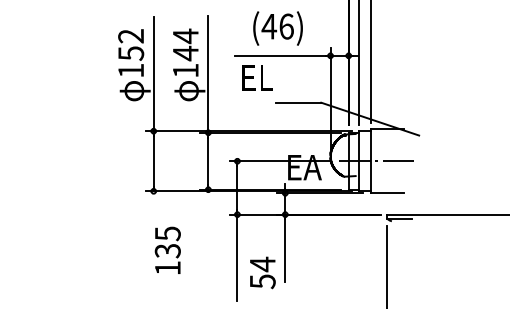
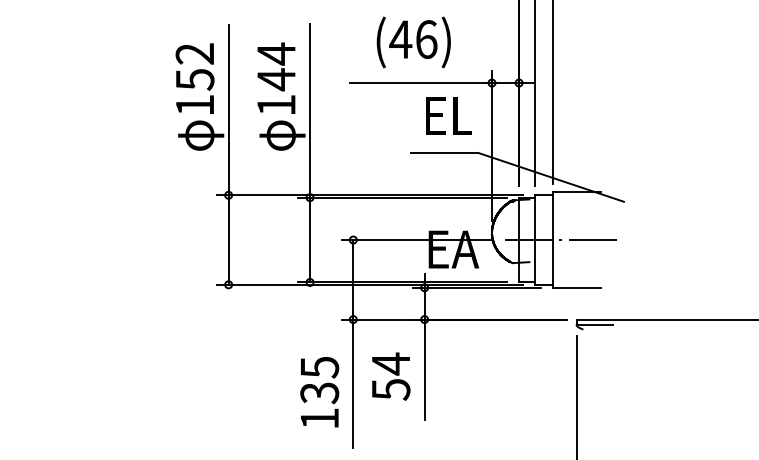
text: (257, 77) -> (448, 115), moved
text: (167, 249) -> (319, 390), moved
text: (262, 272) -> (390, 375), moved

